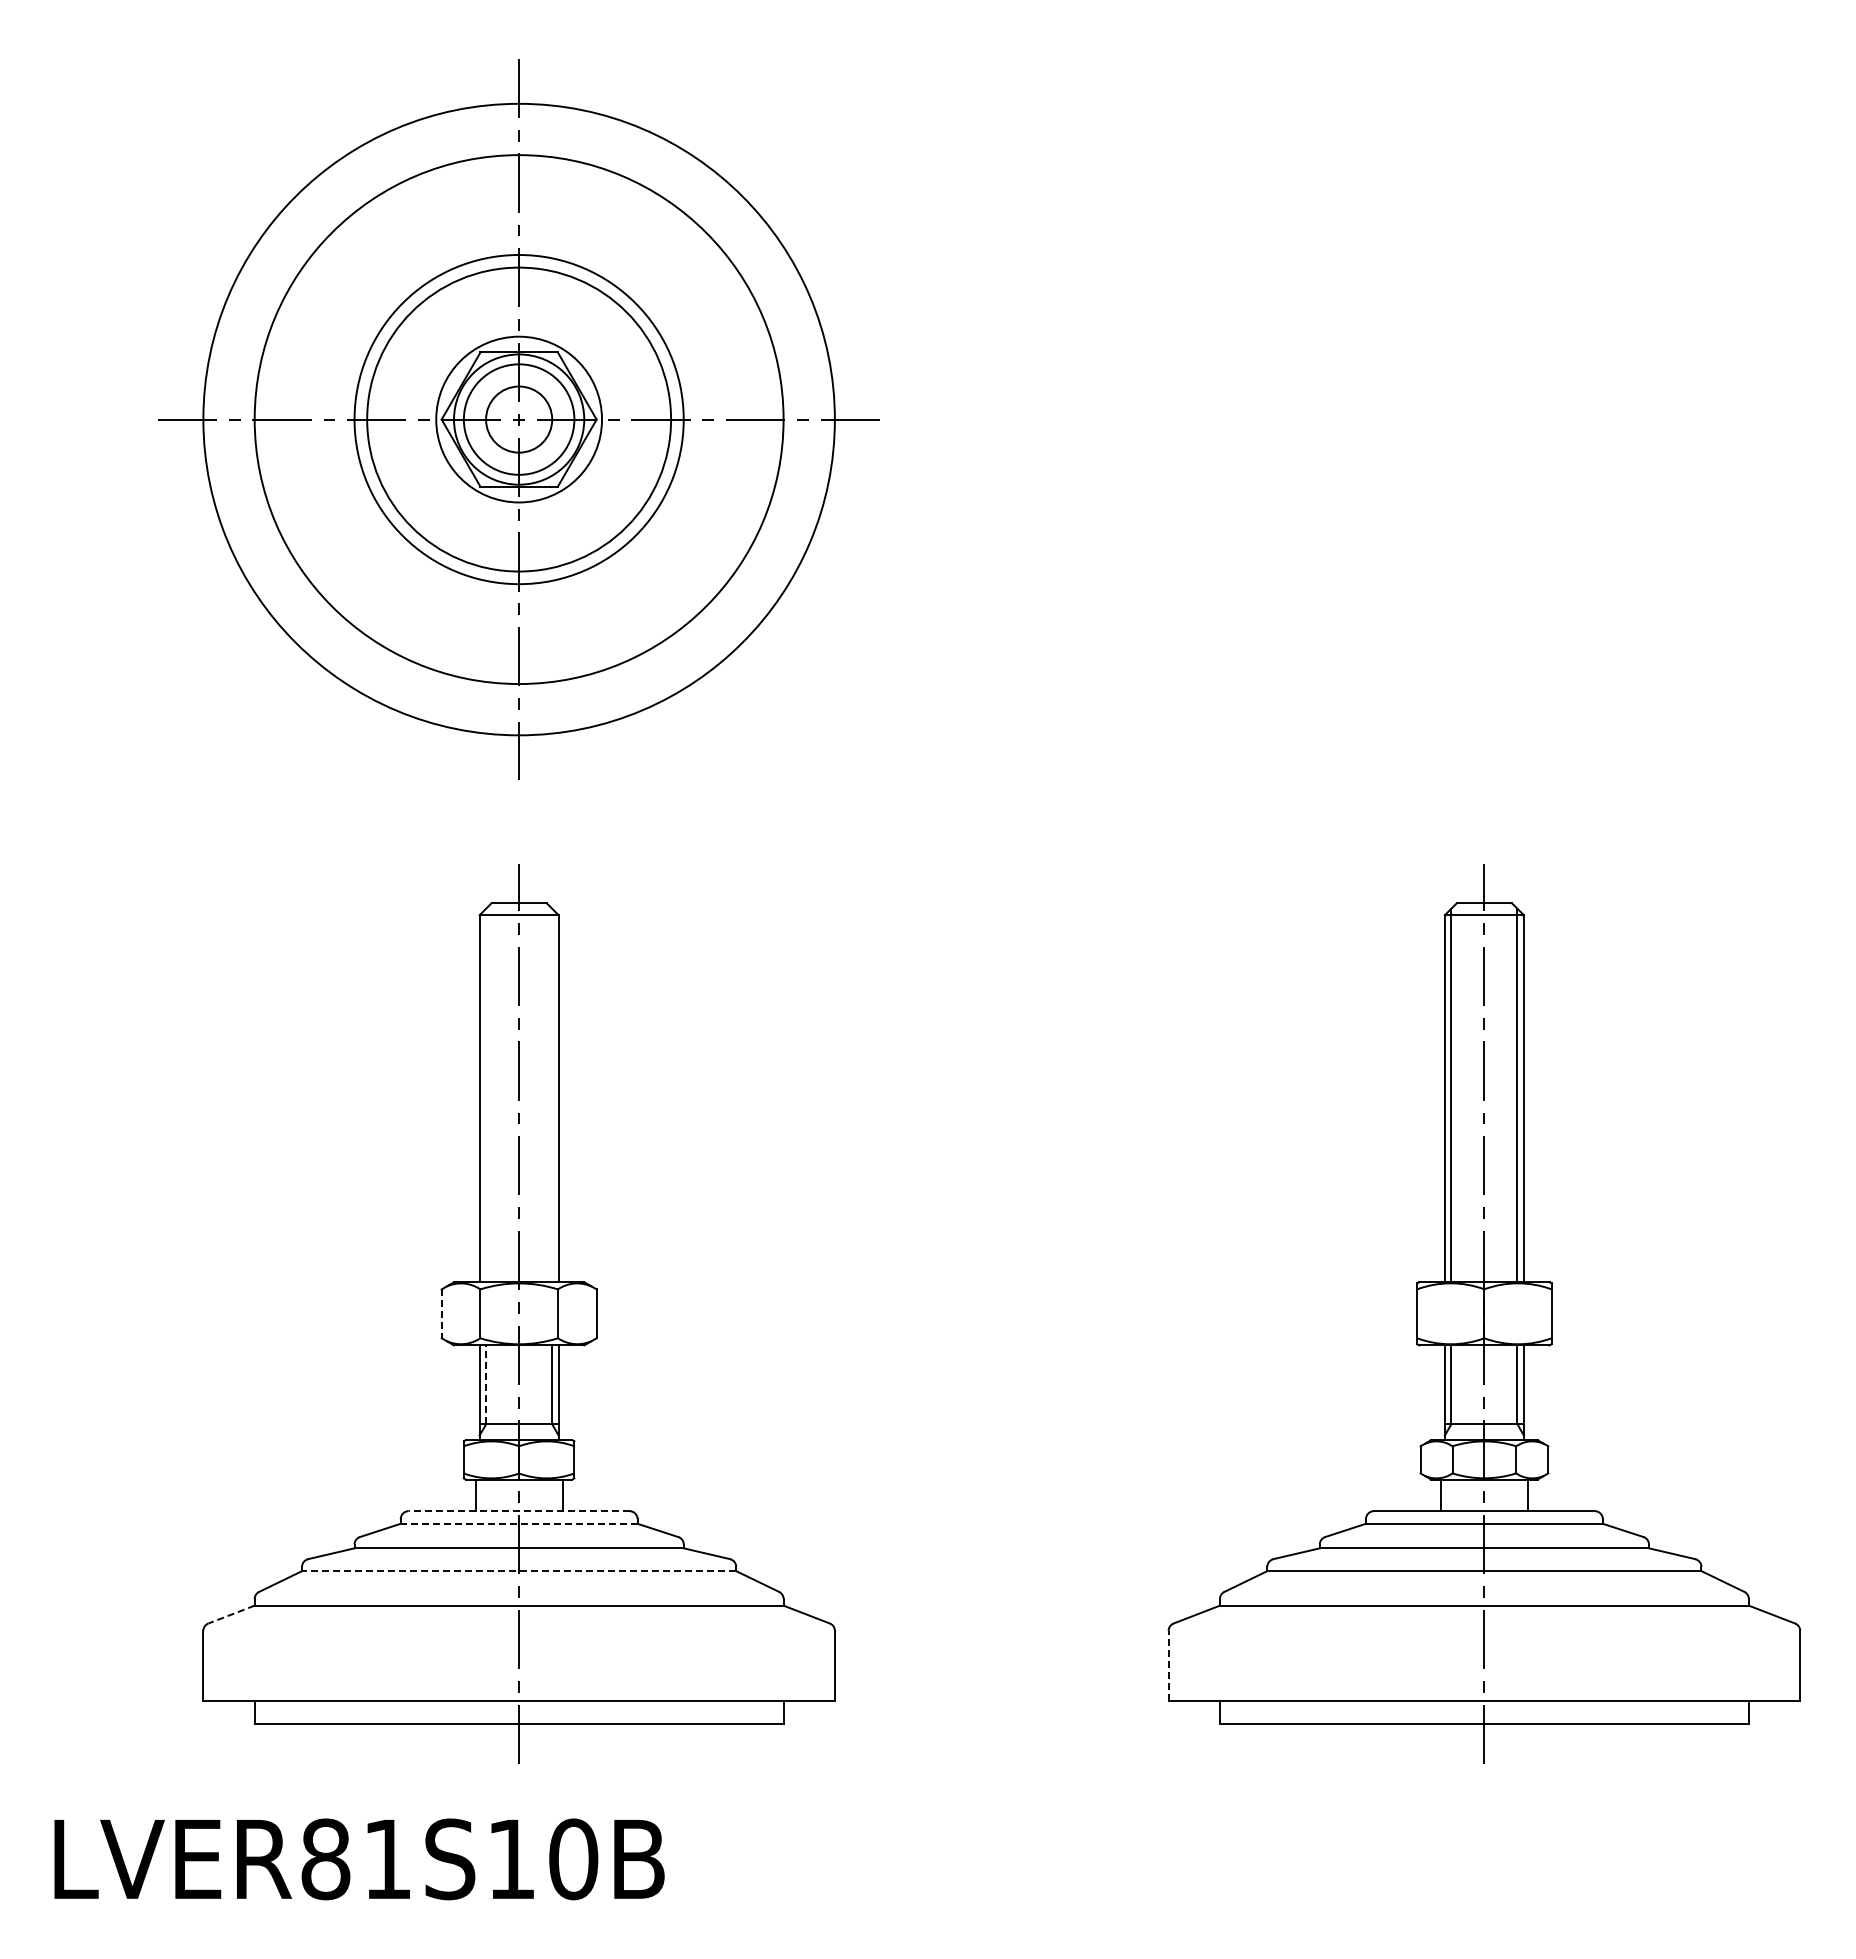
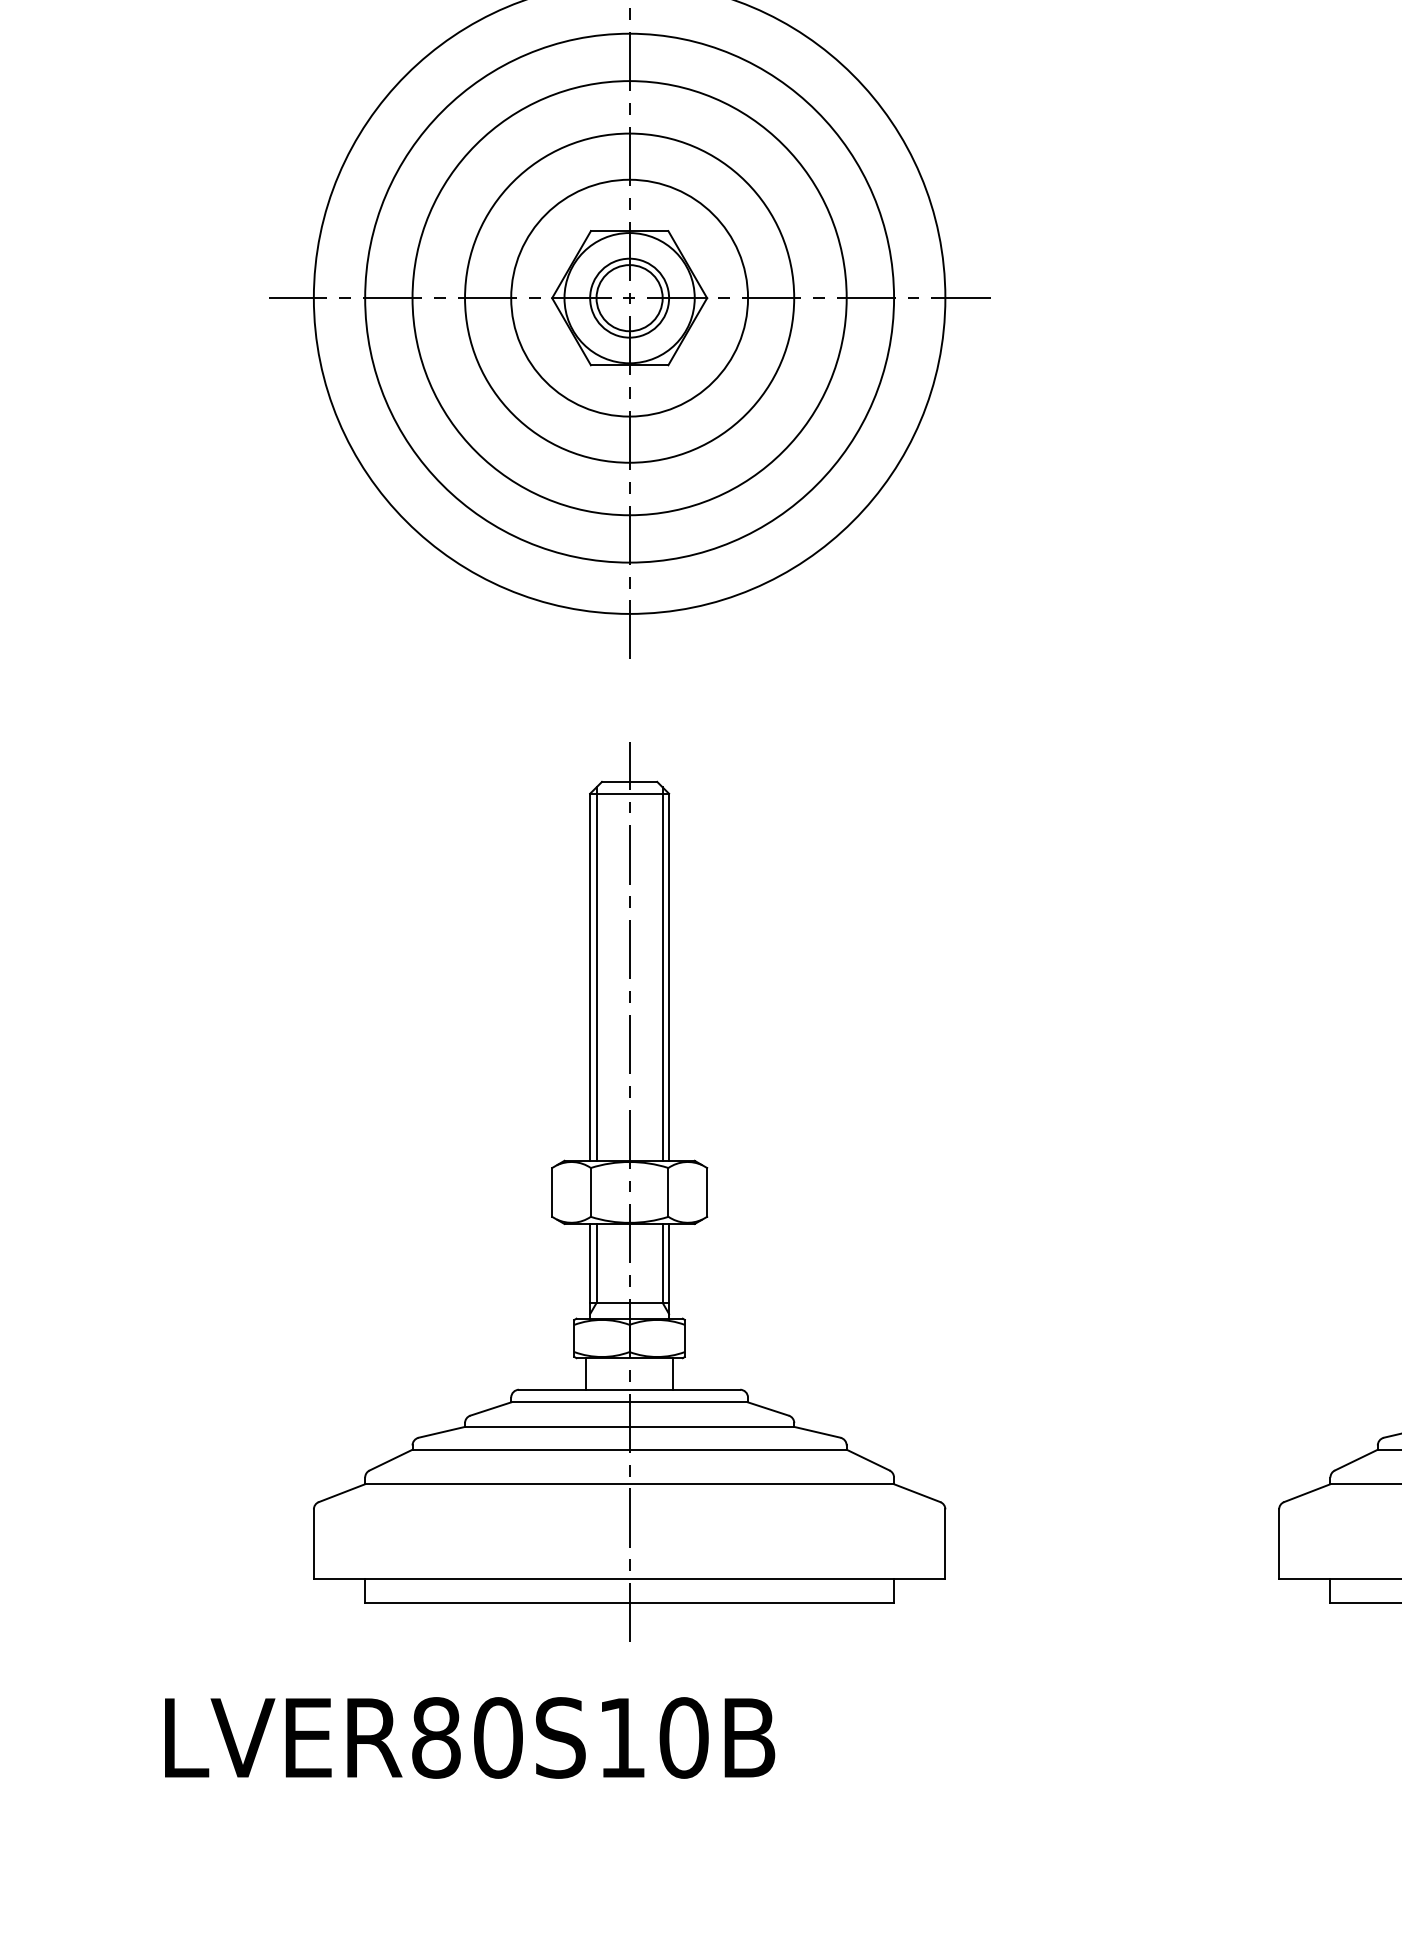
circle: (518, 419) -> (628, 298), size x0.71
circle: (518, 419) -> (628, 298), size x1.43
circle: (519, 419) -> (629, 298), size x1.43
line: (486, 1095) -> (596, 974), added
line: (552, 1095) -> (662, 974), added
line: (441, 1314) -> (551, 1193), dashed -> solid
line: (486, 1384) -> (596, 1263), dashed -> solid
line: (519, 1511) -> (629, 1390), dashed -> solid
line: (518, 1523) -> (628, 1402), dashed -> solid
line: (518, 1571) -> (628, 1450), dashed -> solid
line: (231, 1614) -> (341, 1493), dashed -> solid
line: (1168, 1665) -> (1278, 1544), dashed -> solid
text: (387, 1859) -> (497, 1738), LVER81S10B -> LVER80S10B

